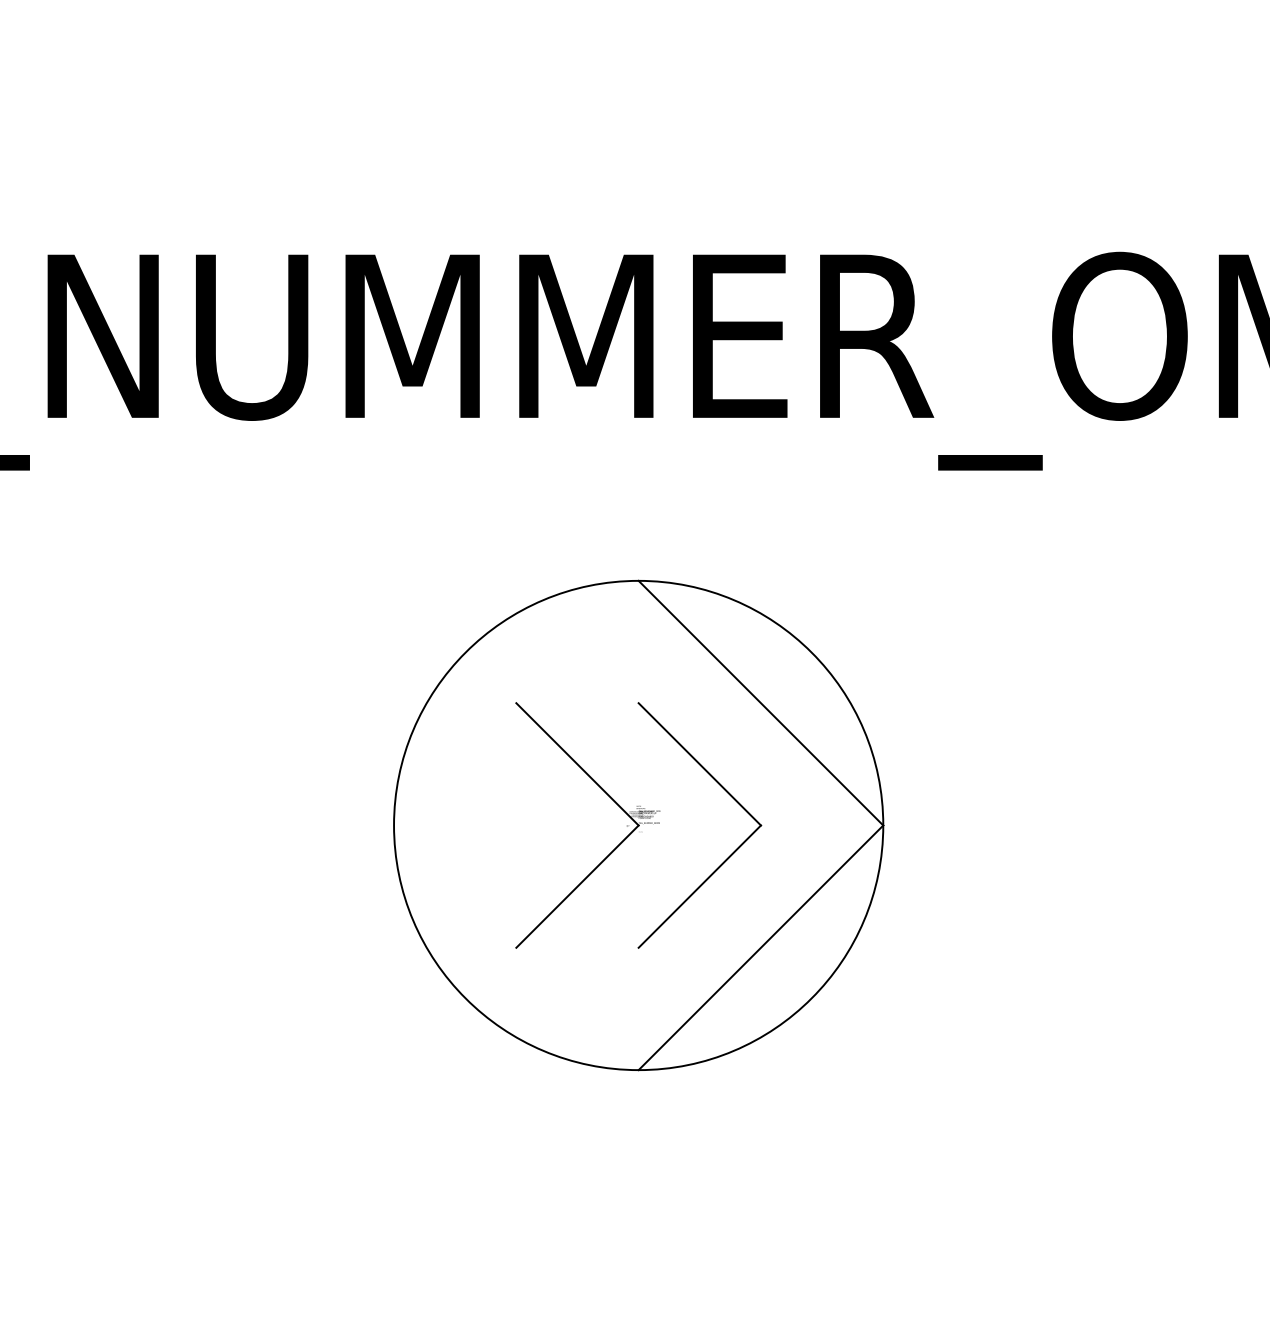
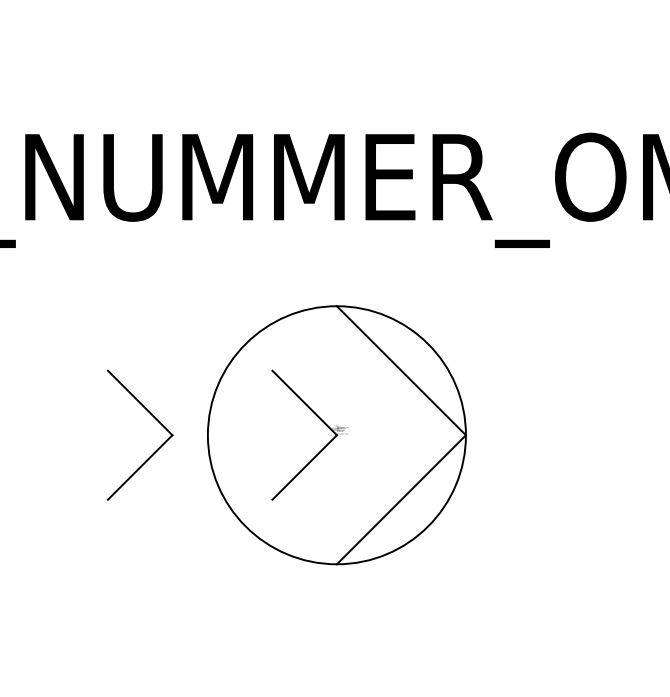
part: (726, 793) -> (154, 418), moved

